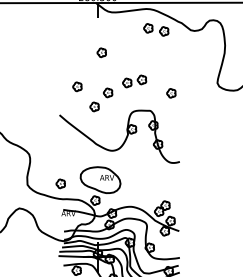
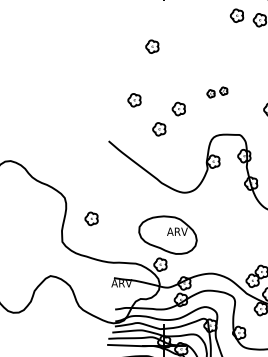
part: (101, 52) -> (151, 46), moved
part: (134, 81) -> (216, 92), size x0.6
part: (60, 183) -> (91, 218), moved

